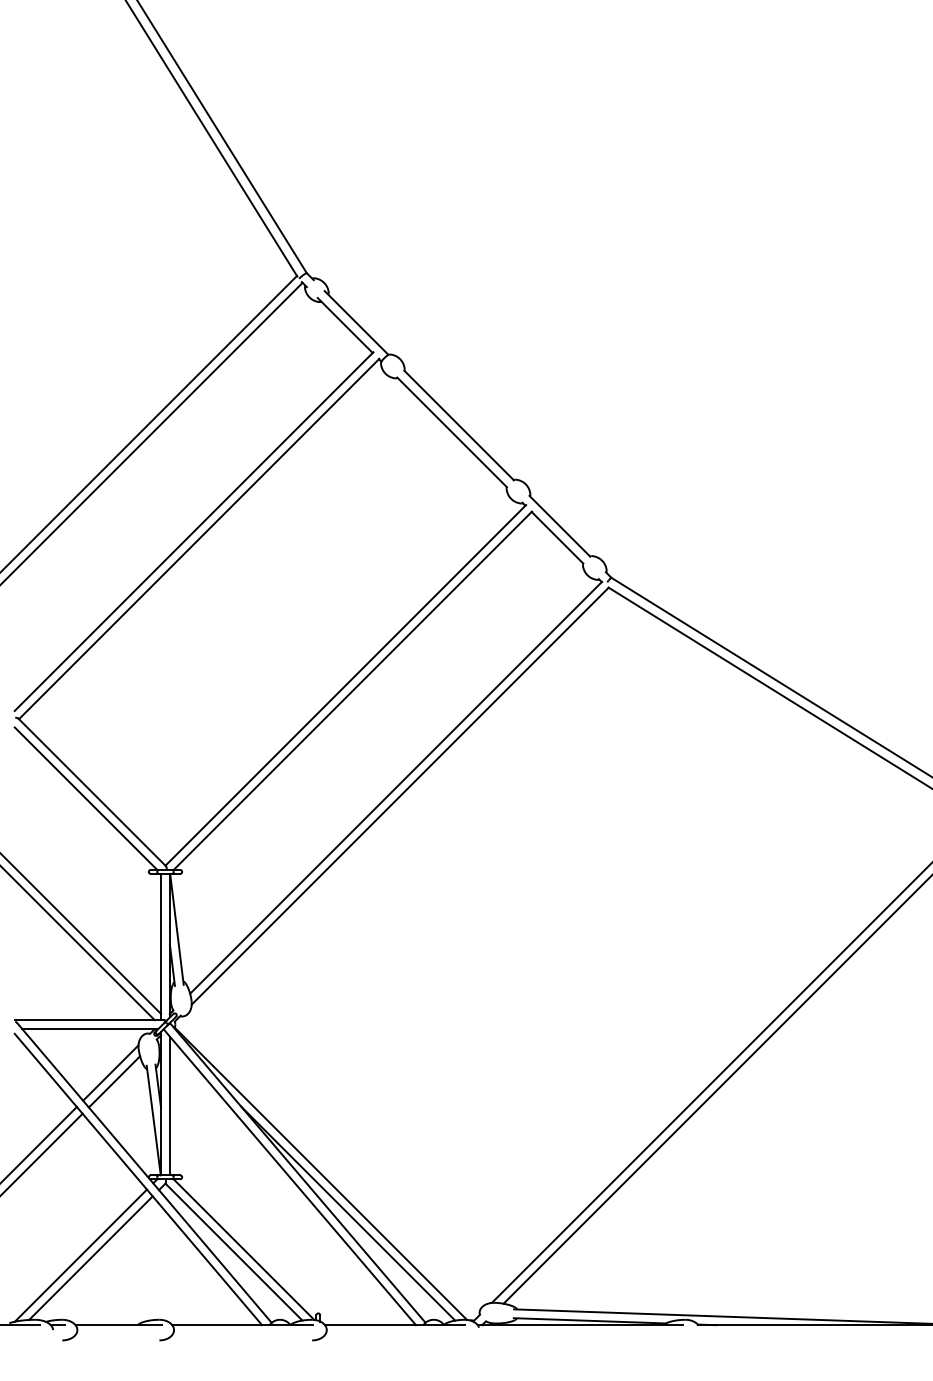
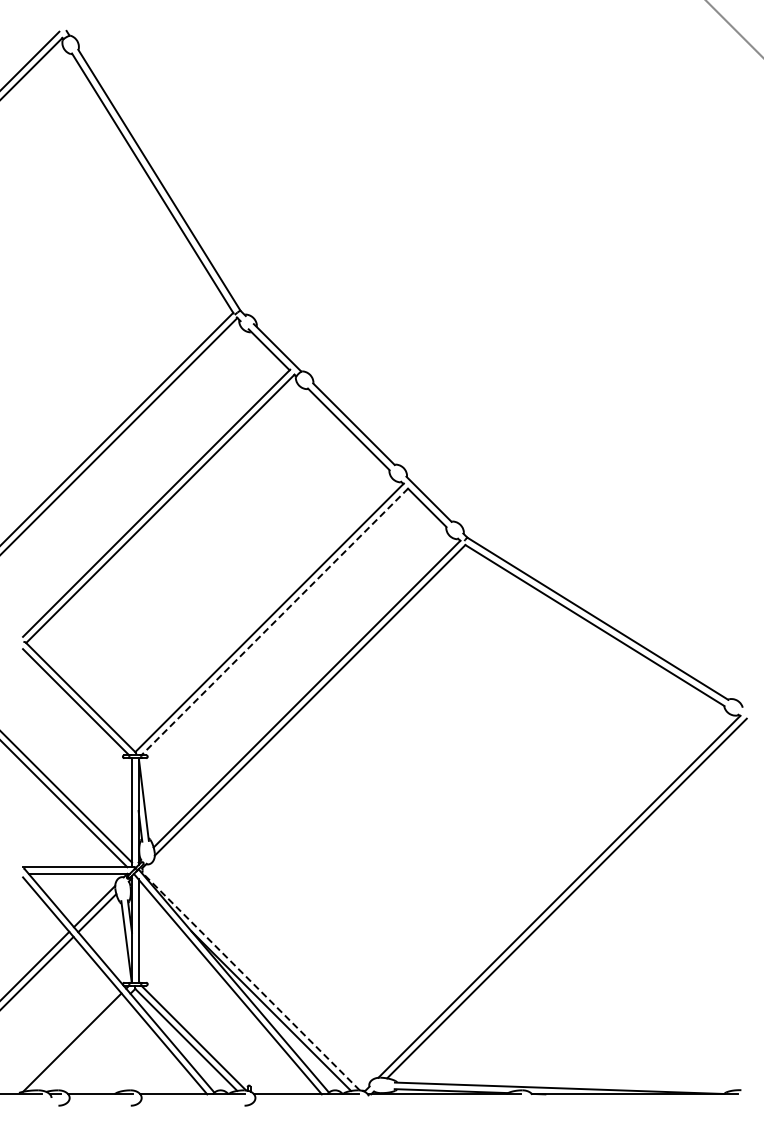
line: (352, 690) -> (274, 621), solid -> dashed
line: (321, 1173) -> (251, 981), solid -> dashed
line: (90, 1258) -> (79, 1044), removed

